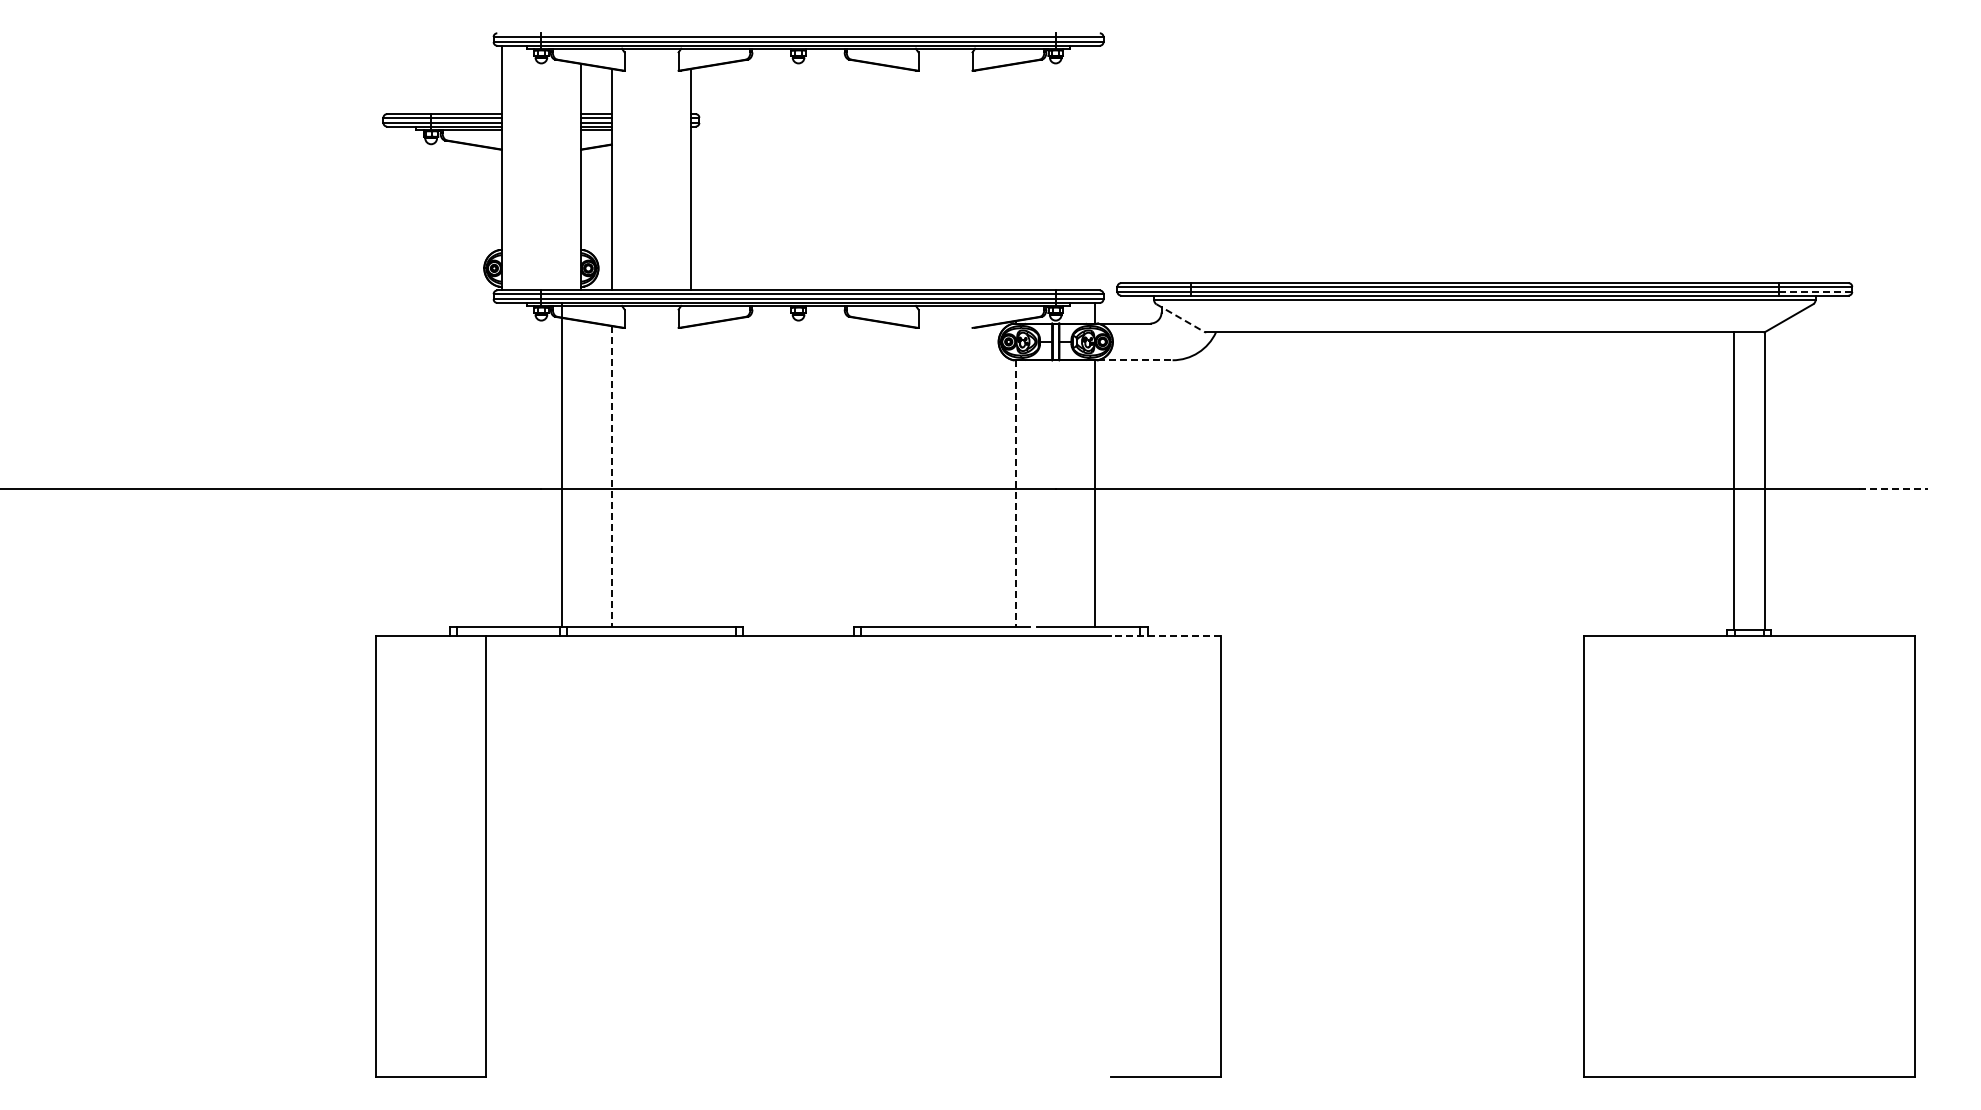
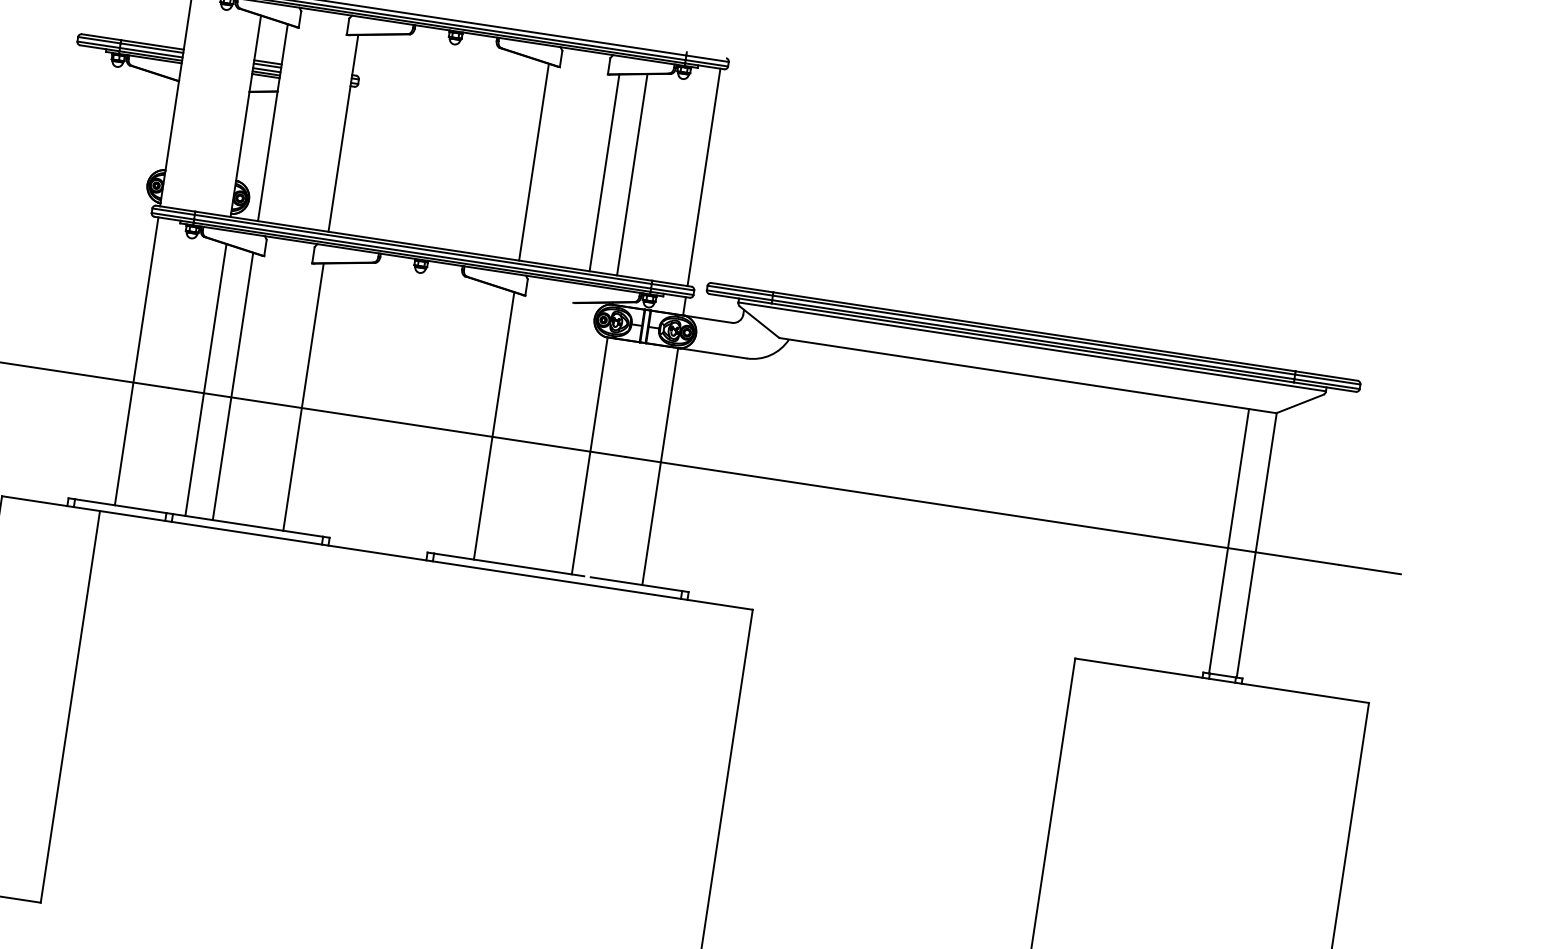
line: (1095, 167) -> (704, 176), added
line: (1016, 176) -> (632, 174), added
line: (905, 179) -> (533, 161), added
line: (985, 179) -> (604, 172), added
line: (1815, 291) -> (1327, 383), dashed -> solid
line: (1180, 318) -> (759, 322), dashed -> solid
line: (1135, 360) -> (713, 353), dashed -> solid
line: (561, 464) -> (136, 360), moved
line: (581, 474) -> (206, 380), added
line: (691, 476) -> (303, 397), added
line: (905, 476) -> (493, 425), added
line: (611, 477) -> (232, 387), dashed -> solid
line: (1893, 488) -> (1369, 569), dashed -> solid
line: (1016, 494) -> (590, 456), dashed -> solid
line: (1165, 635) -> (703, 602), dashed -> solid

